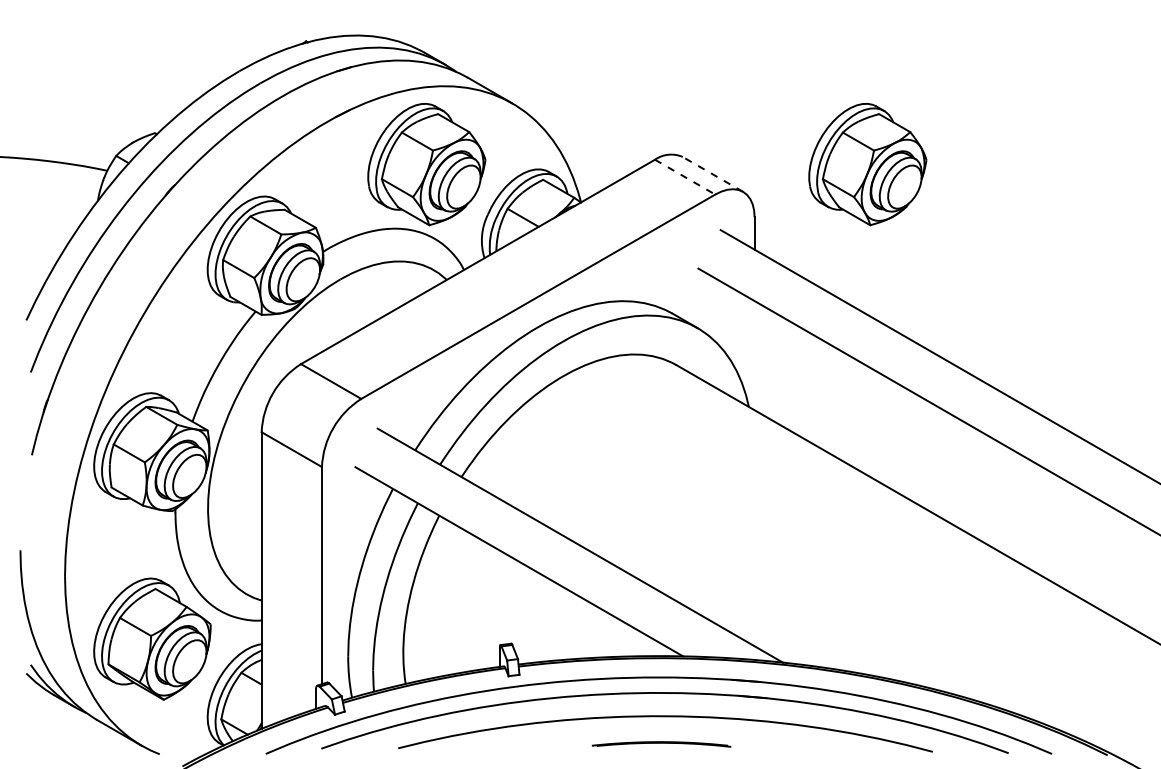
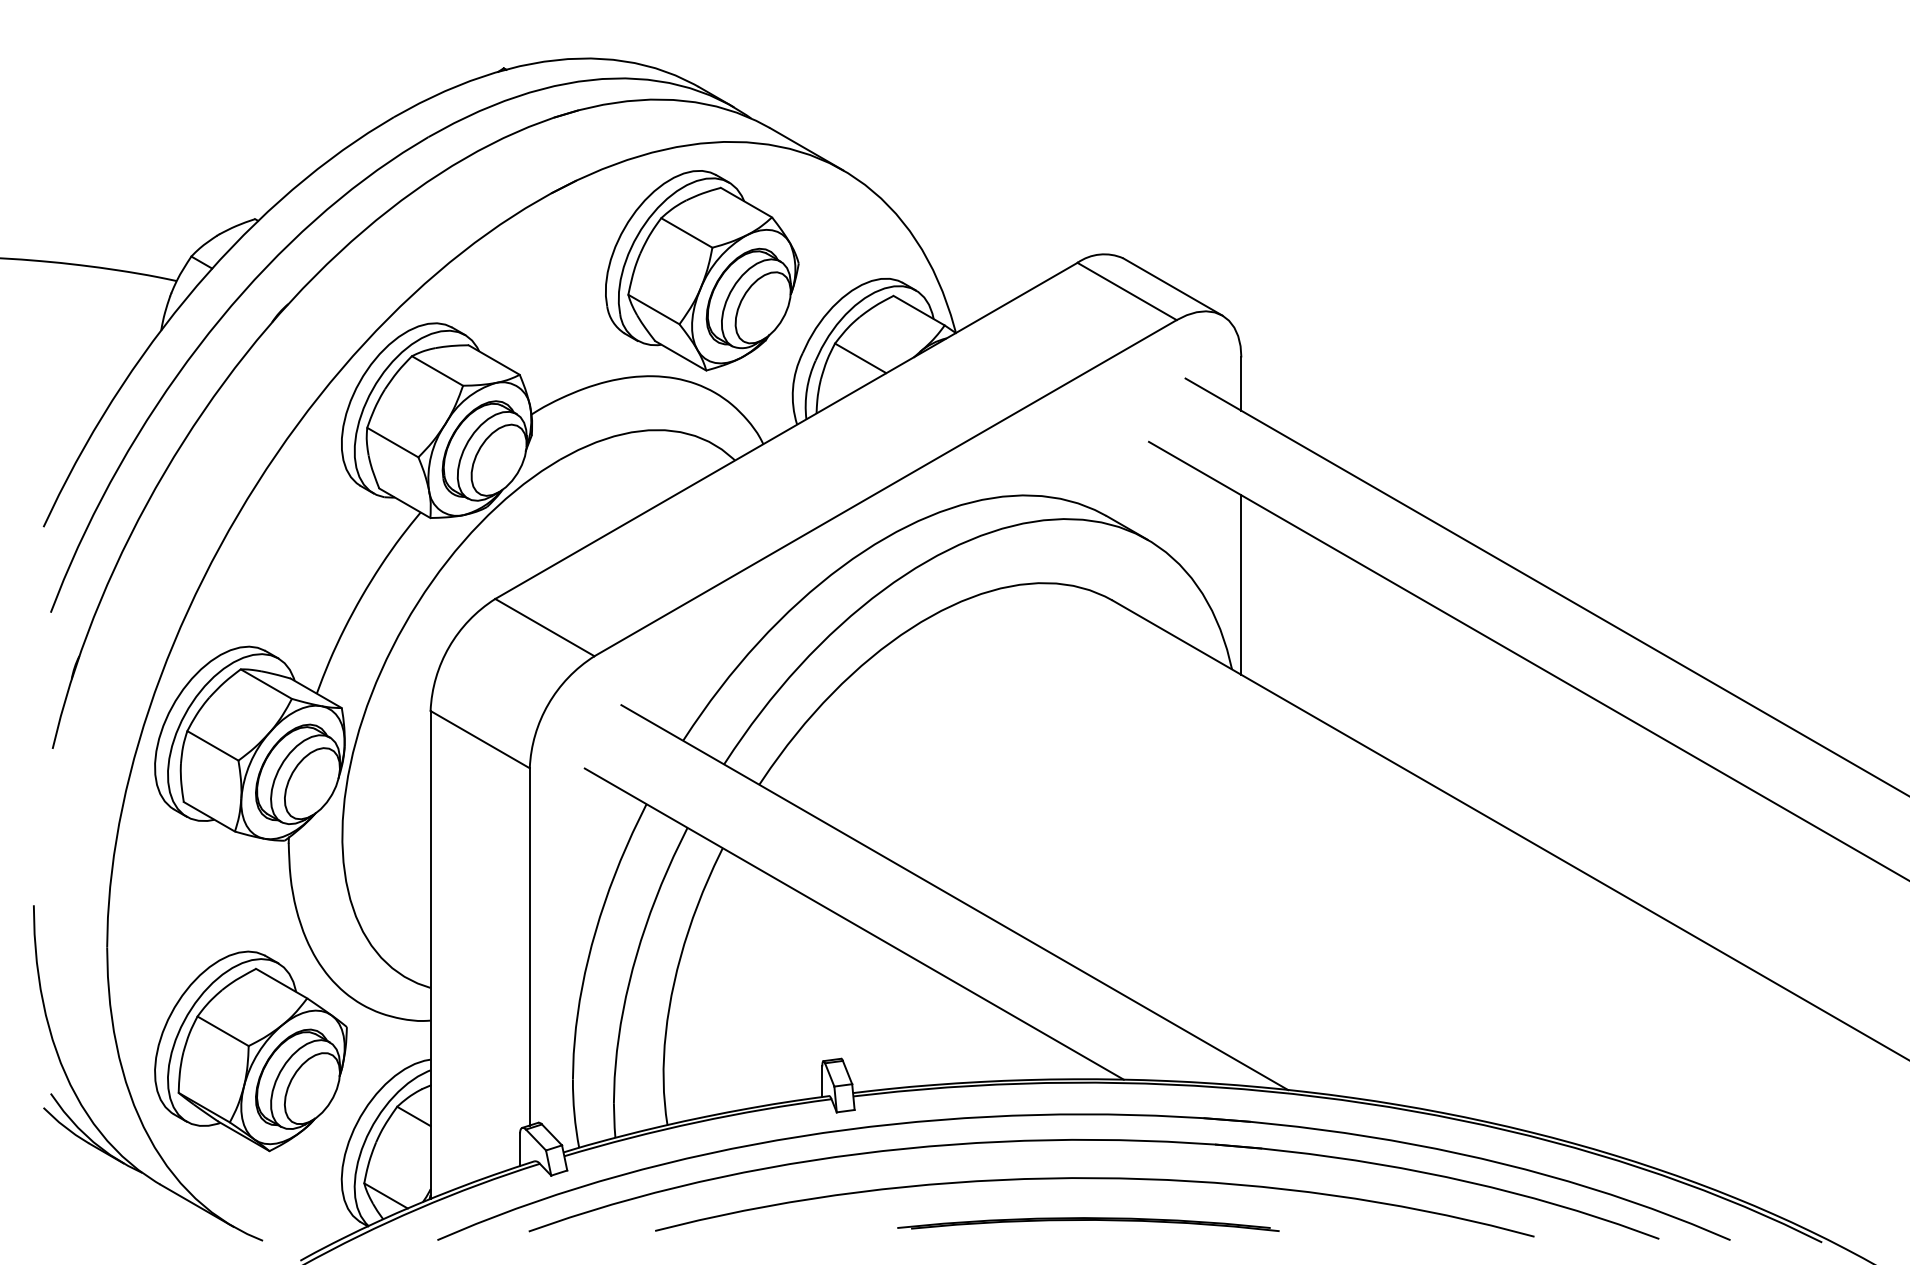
part: (867, 164) -> (1427, 270), removed
line: (712, 174) -> (1172, 287), dashed -> solid
line: (685, 177) -> (1127, 292), dashed -> solid
line: (754, 355) -> (1241, 584), added
part: (661, 744) -> (1088, 1224), size x1.67

